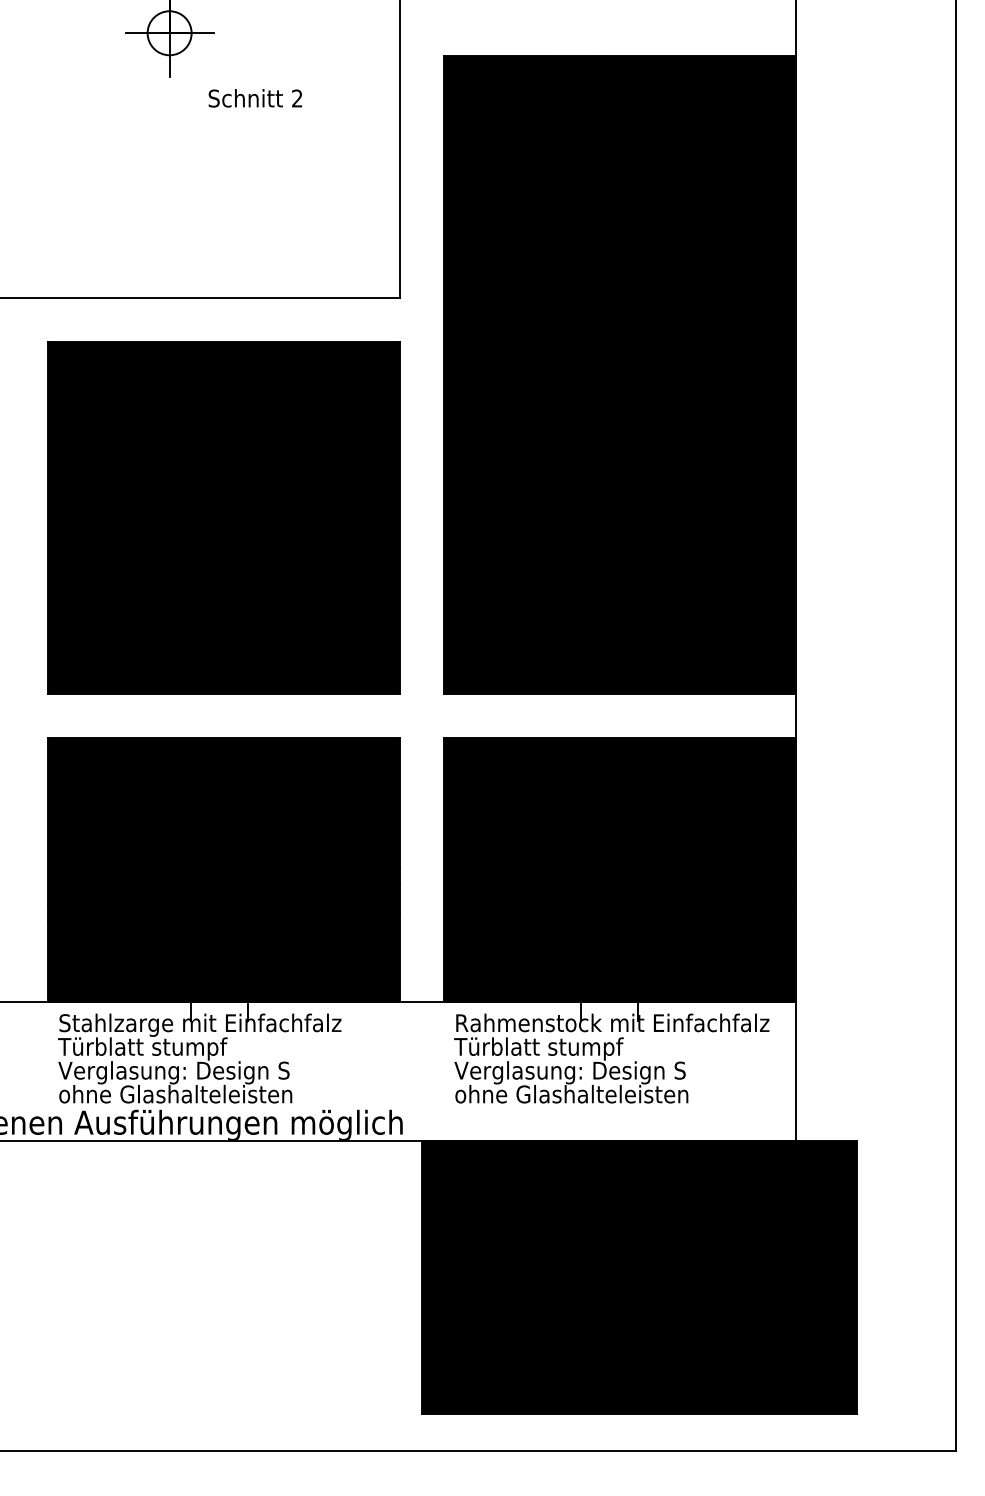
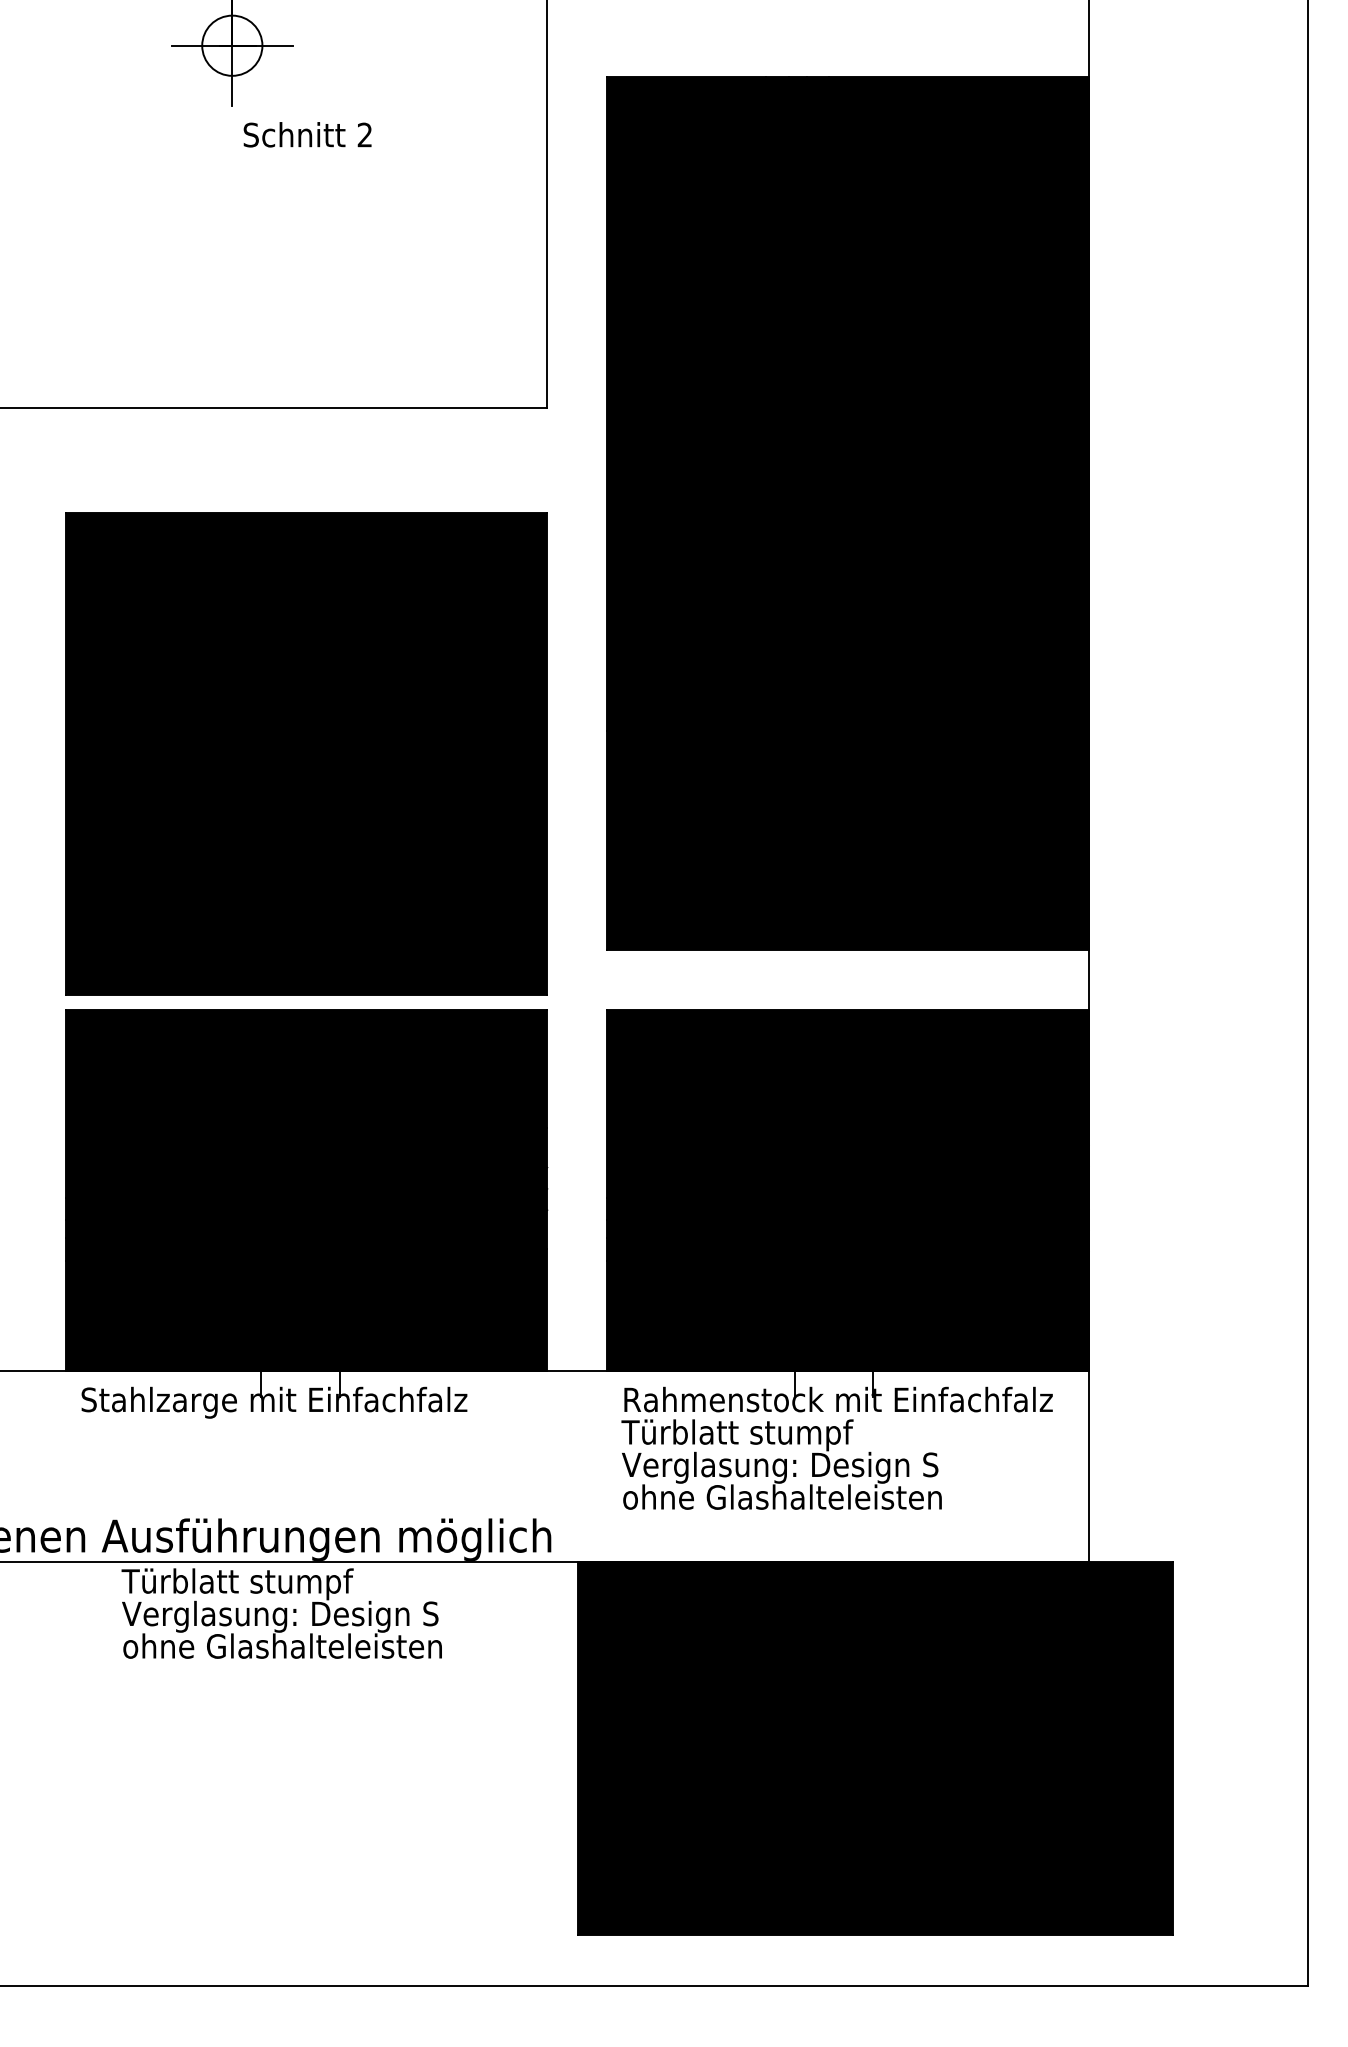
text: (255, 98) -> (307, 134), moved
part: (223, 517) -> (306, 753), moved
text: (174, 1070) -> (281, 1613), moved

